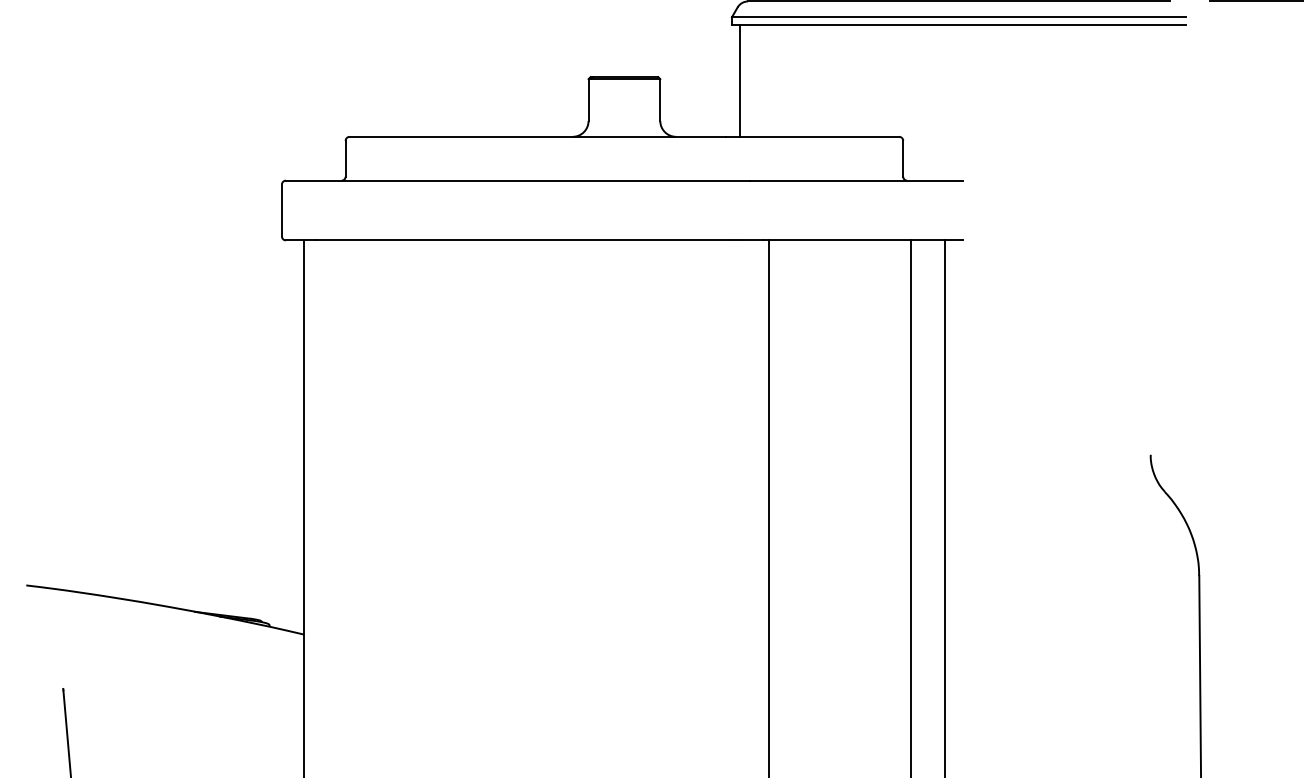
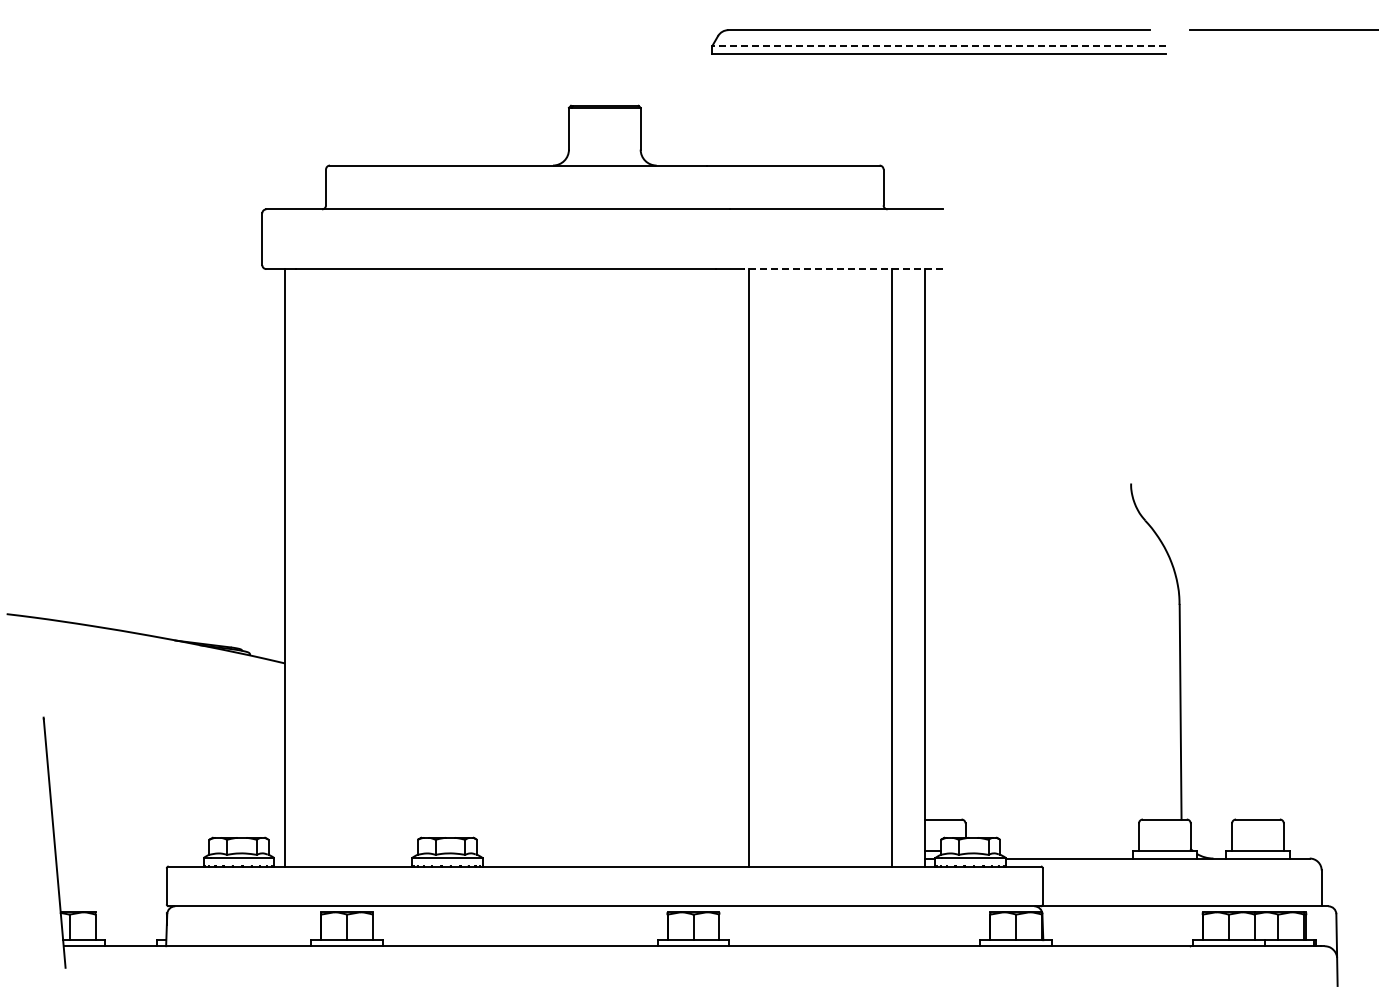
line: (958, 17) -> (938, 46), solid -> dashed
line: (740, 80) -> (720, 109), removed
line: (863, 240) -> (843, 269), solid -> dashed

